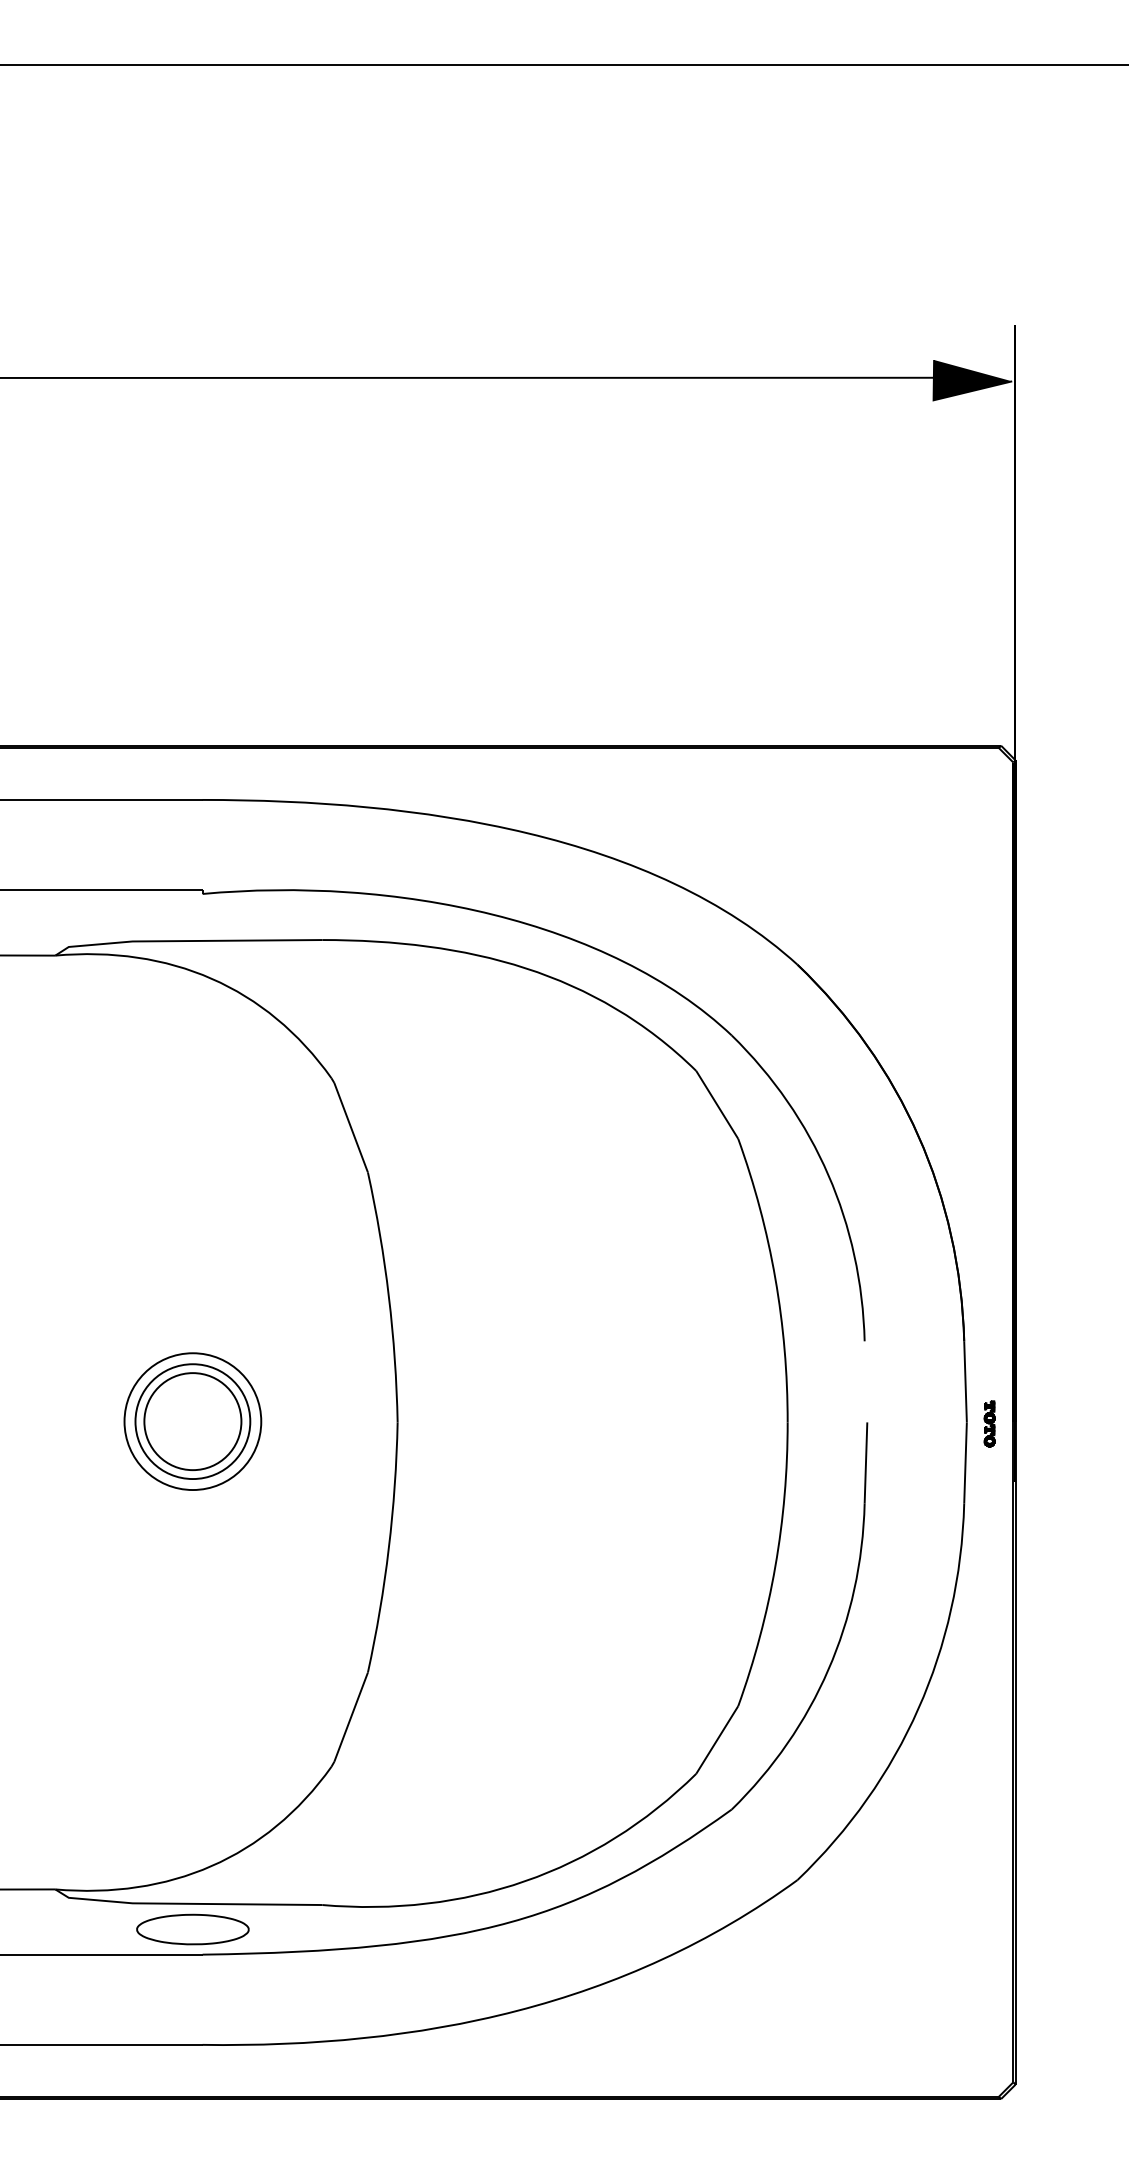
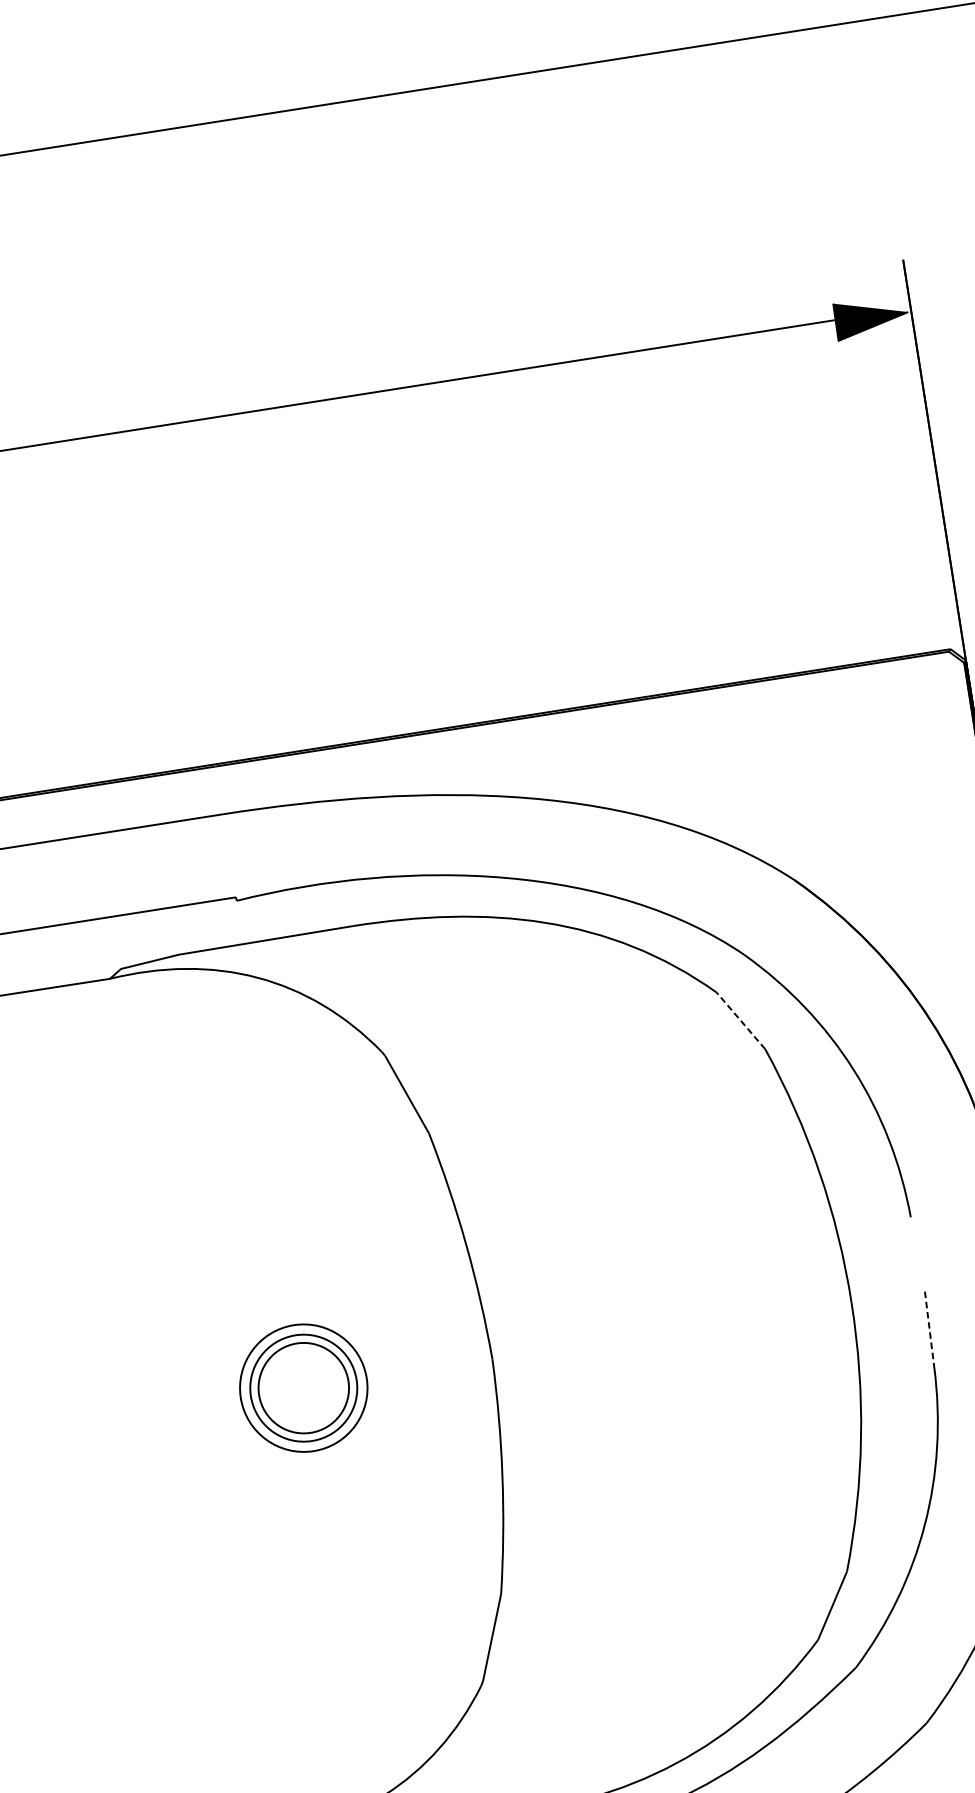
line: (717, 1104) -> (741, 1020), solid -> dashed
line: (865, 1463) -> (929, 1329), solid -> dashed

